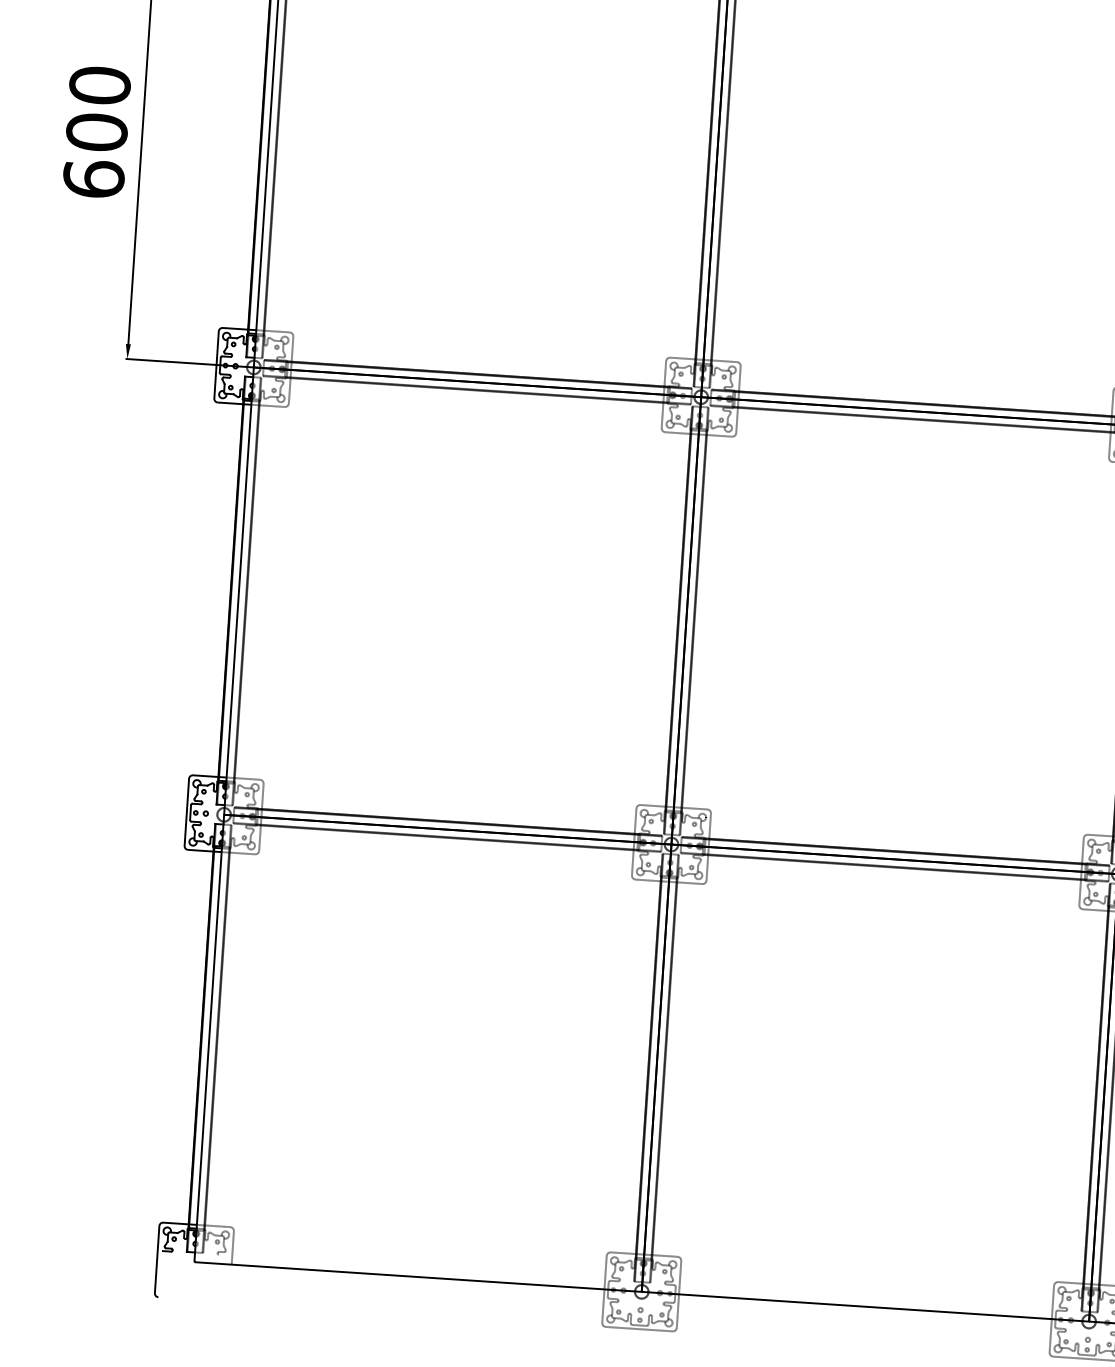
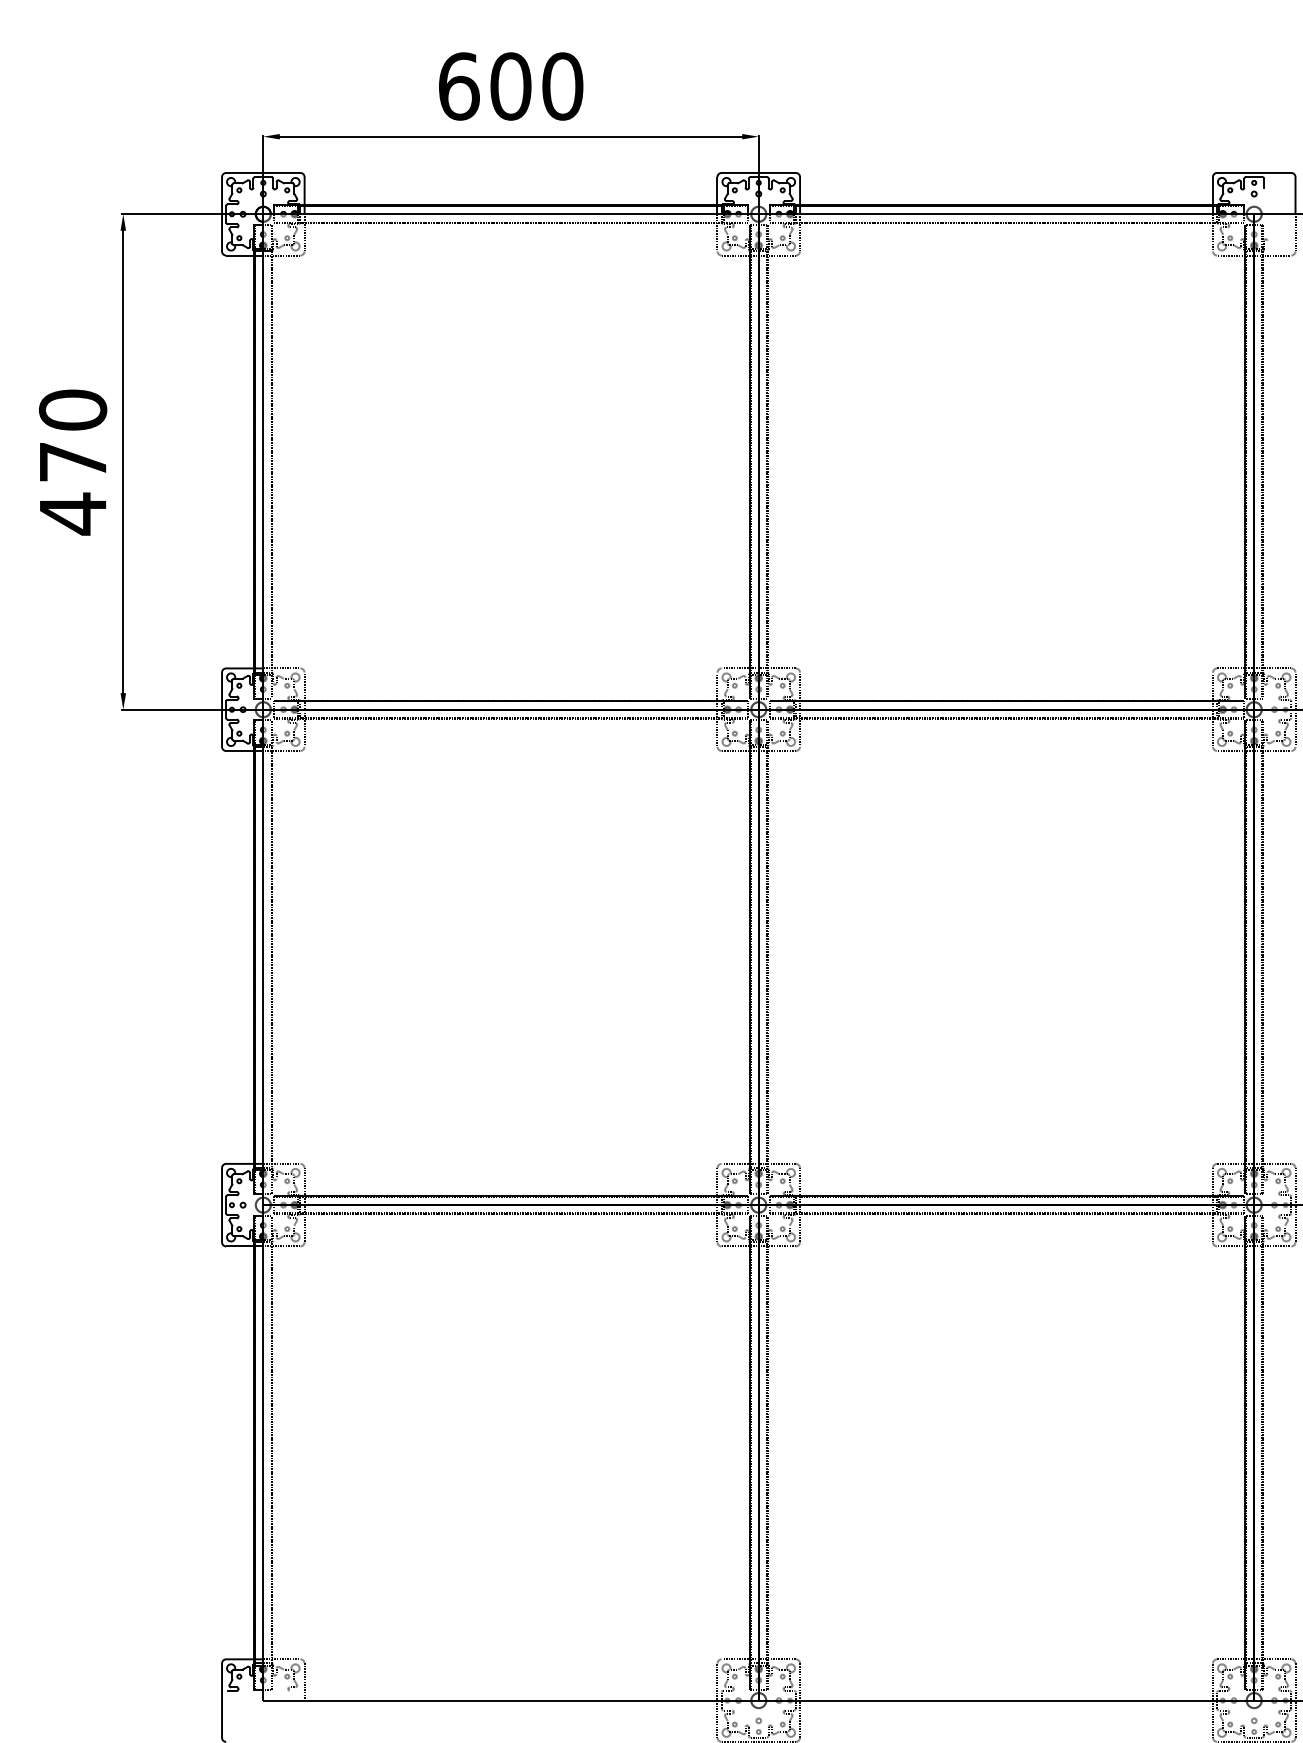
text: (94, 156) -> (72, 488), 600 -> 470

